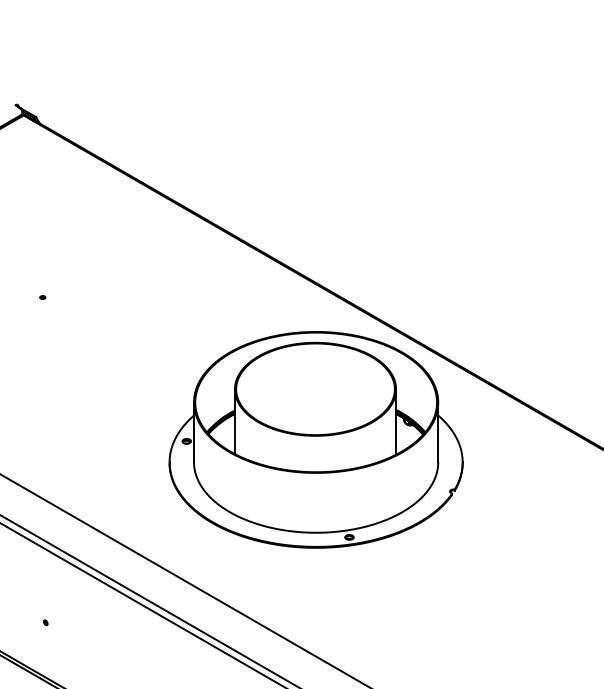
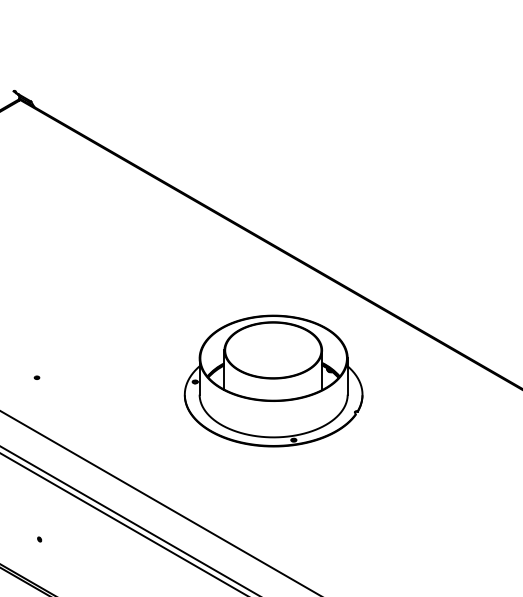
part: (42, 297) -> (36, 377), moved
part: (315, 439) -> (273, 380), size x0.7

